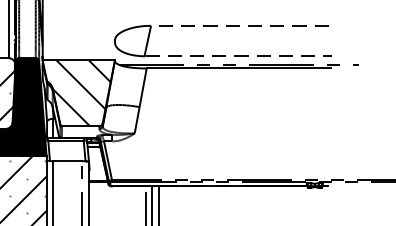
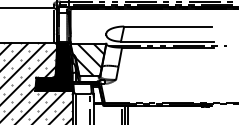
line: (240, 25) -> (168, 26), dashed -> solid
line: (240, 56) -> (168, 41), dashed -> solid

